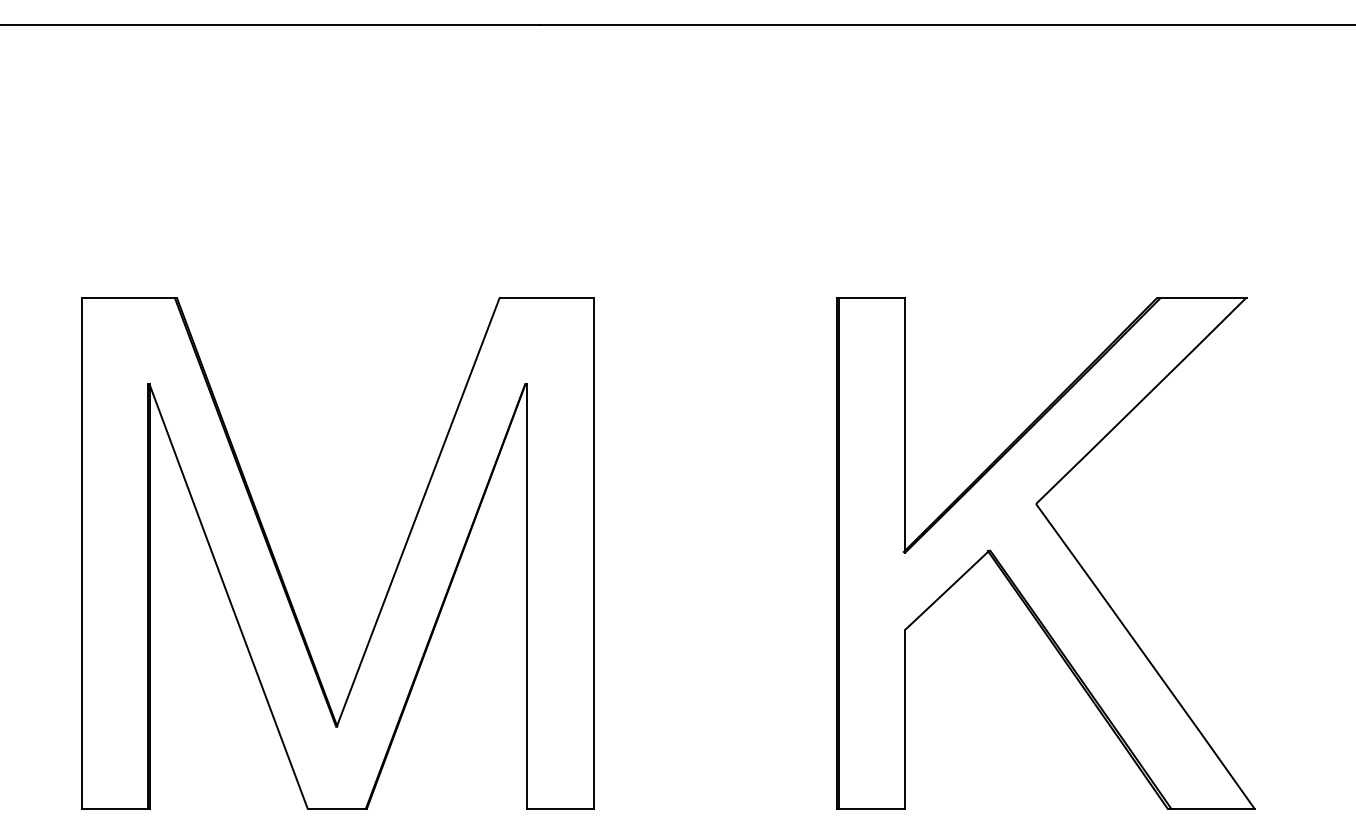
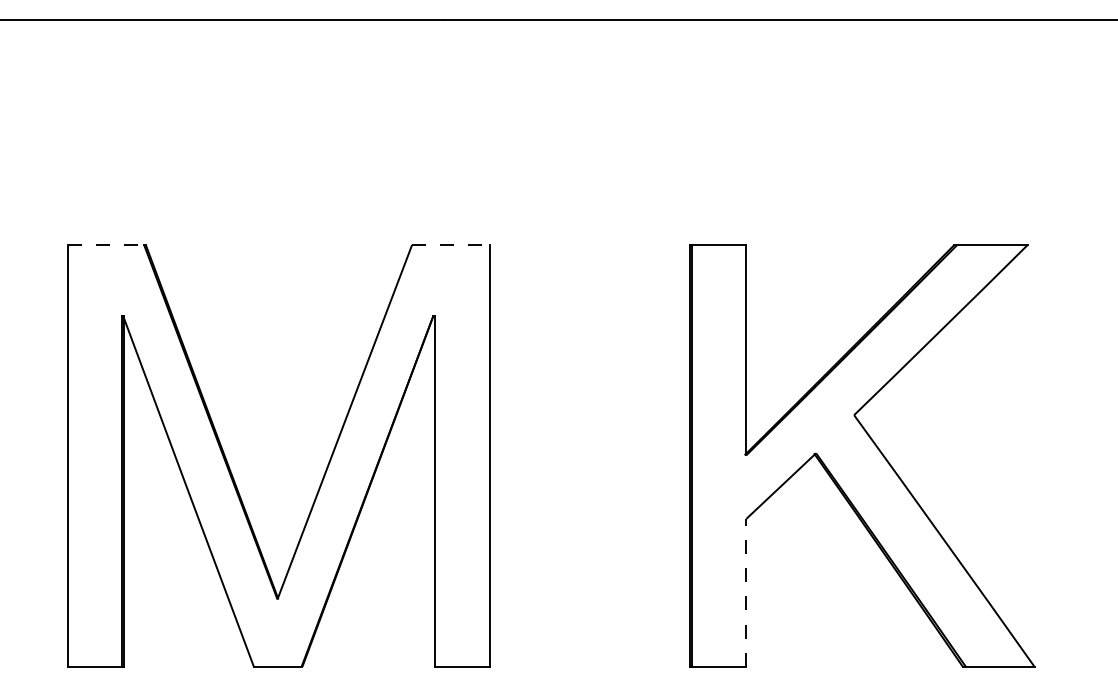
line: (128, 297) -> (106, 244), solid -> dashed
line: (547, 297) -> (451, 244), solid -> dashed
line: (905, 719) -> (746, 592), solid -> dashed

